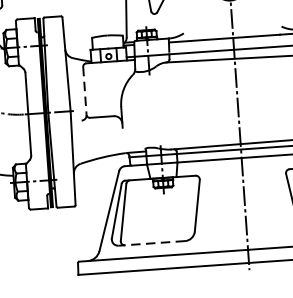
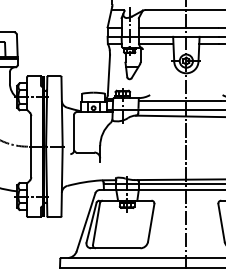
line: (85, 91) -> (74, 132), dashed -> solid
line: (151, 243) -> (115, 248), dashed -> solid

